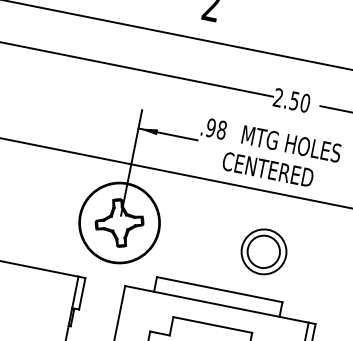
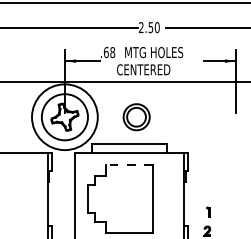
text: (209, 127) -> (105, 52), .98 -> .68
circle: (119, 221) -> (64, 116), size x1.4
part: (263, 252) -> (136, 117), moved
line: (212, 324) -> (129, 164), solid -> dashed

